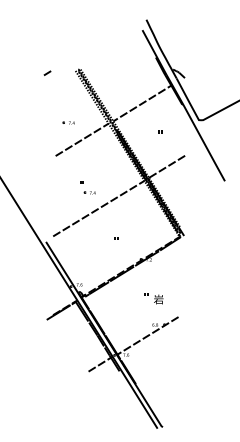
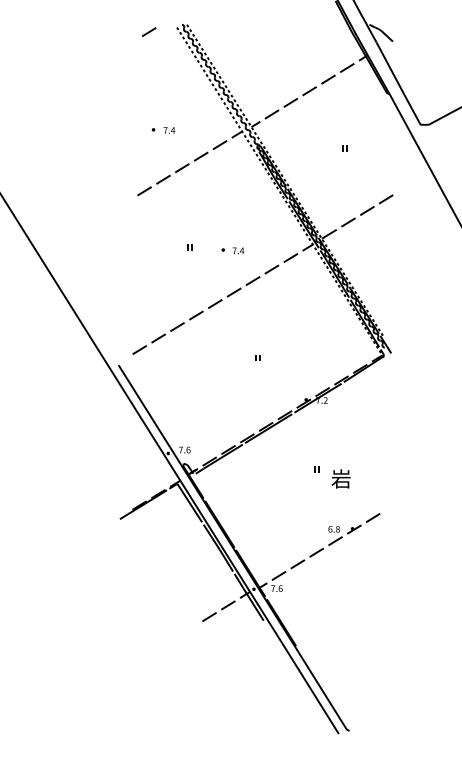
line: (47, 72) -> (149, 30), moved
part: (89, 192) -> (232, 249), moved

